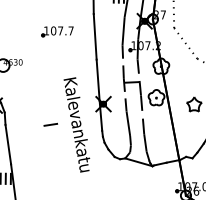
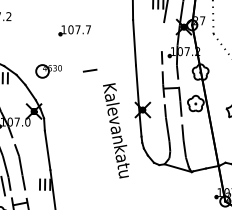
part: (57, 31) -> (74, 30), moved
line: (123, 31) -> (162, 37), removed
line: (50, 124) -> (89, 70), moved

